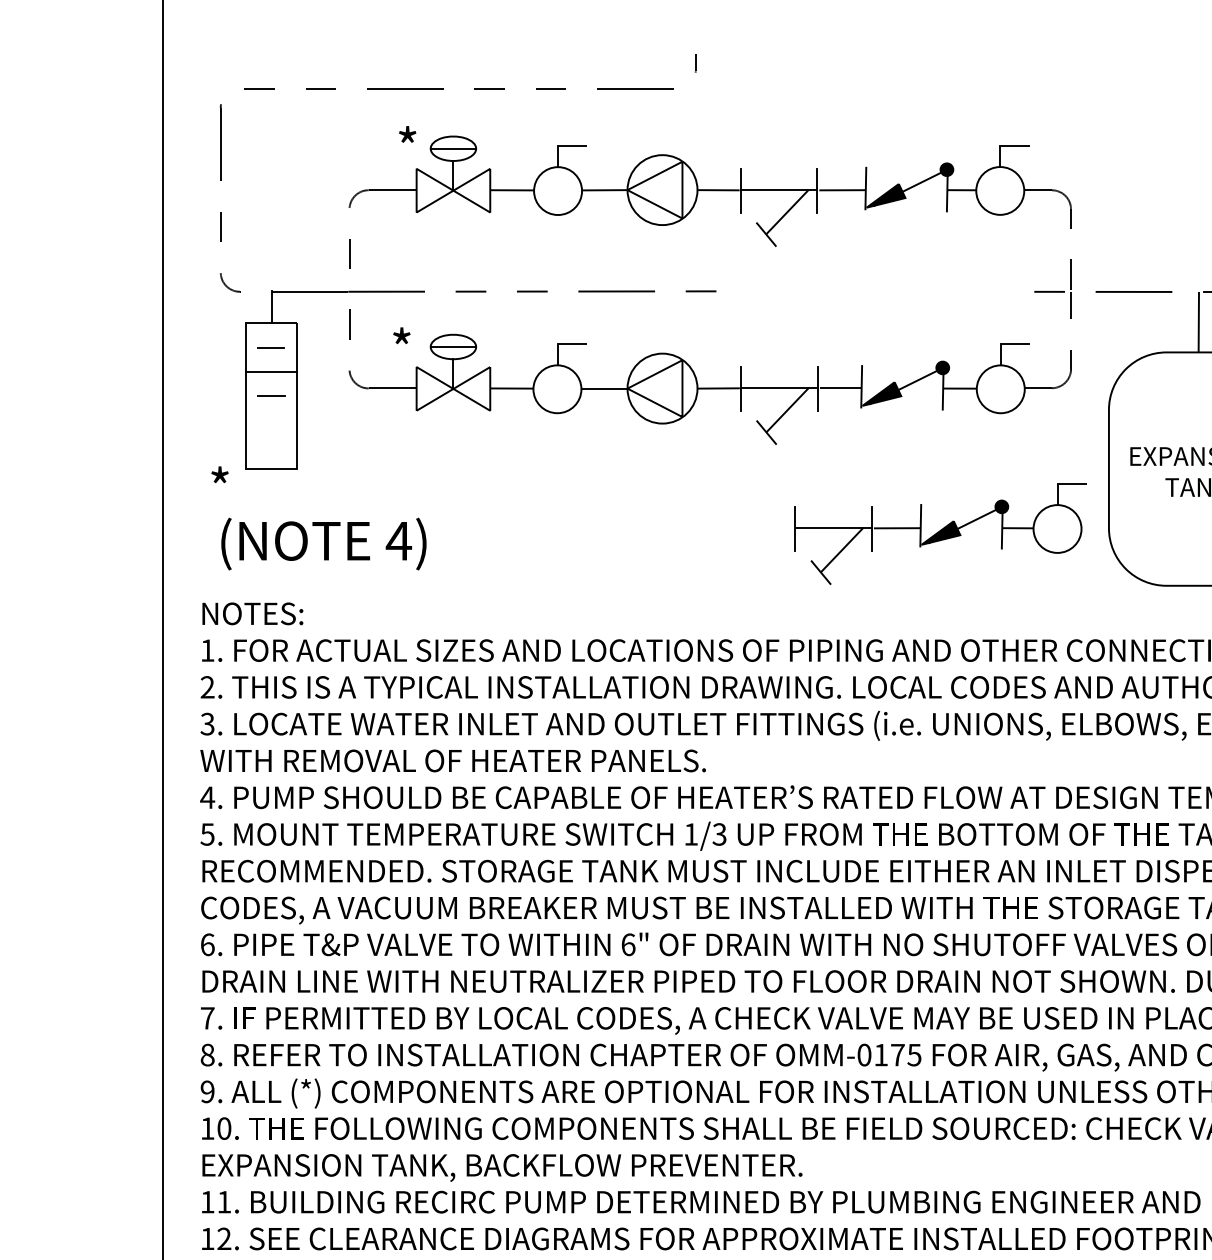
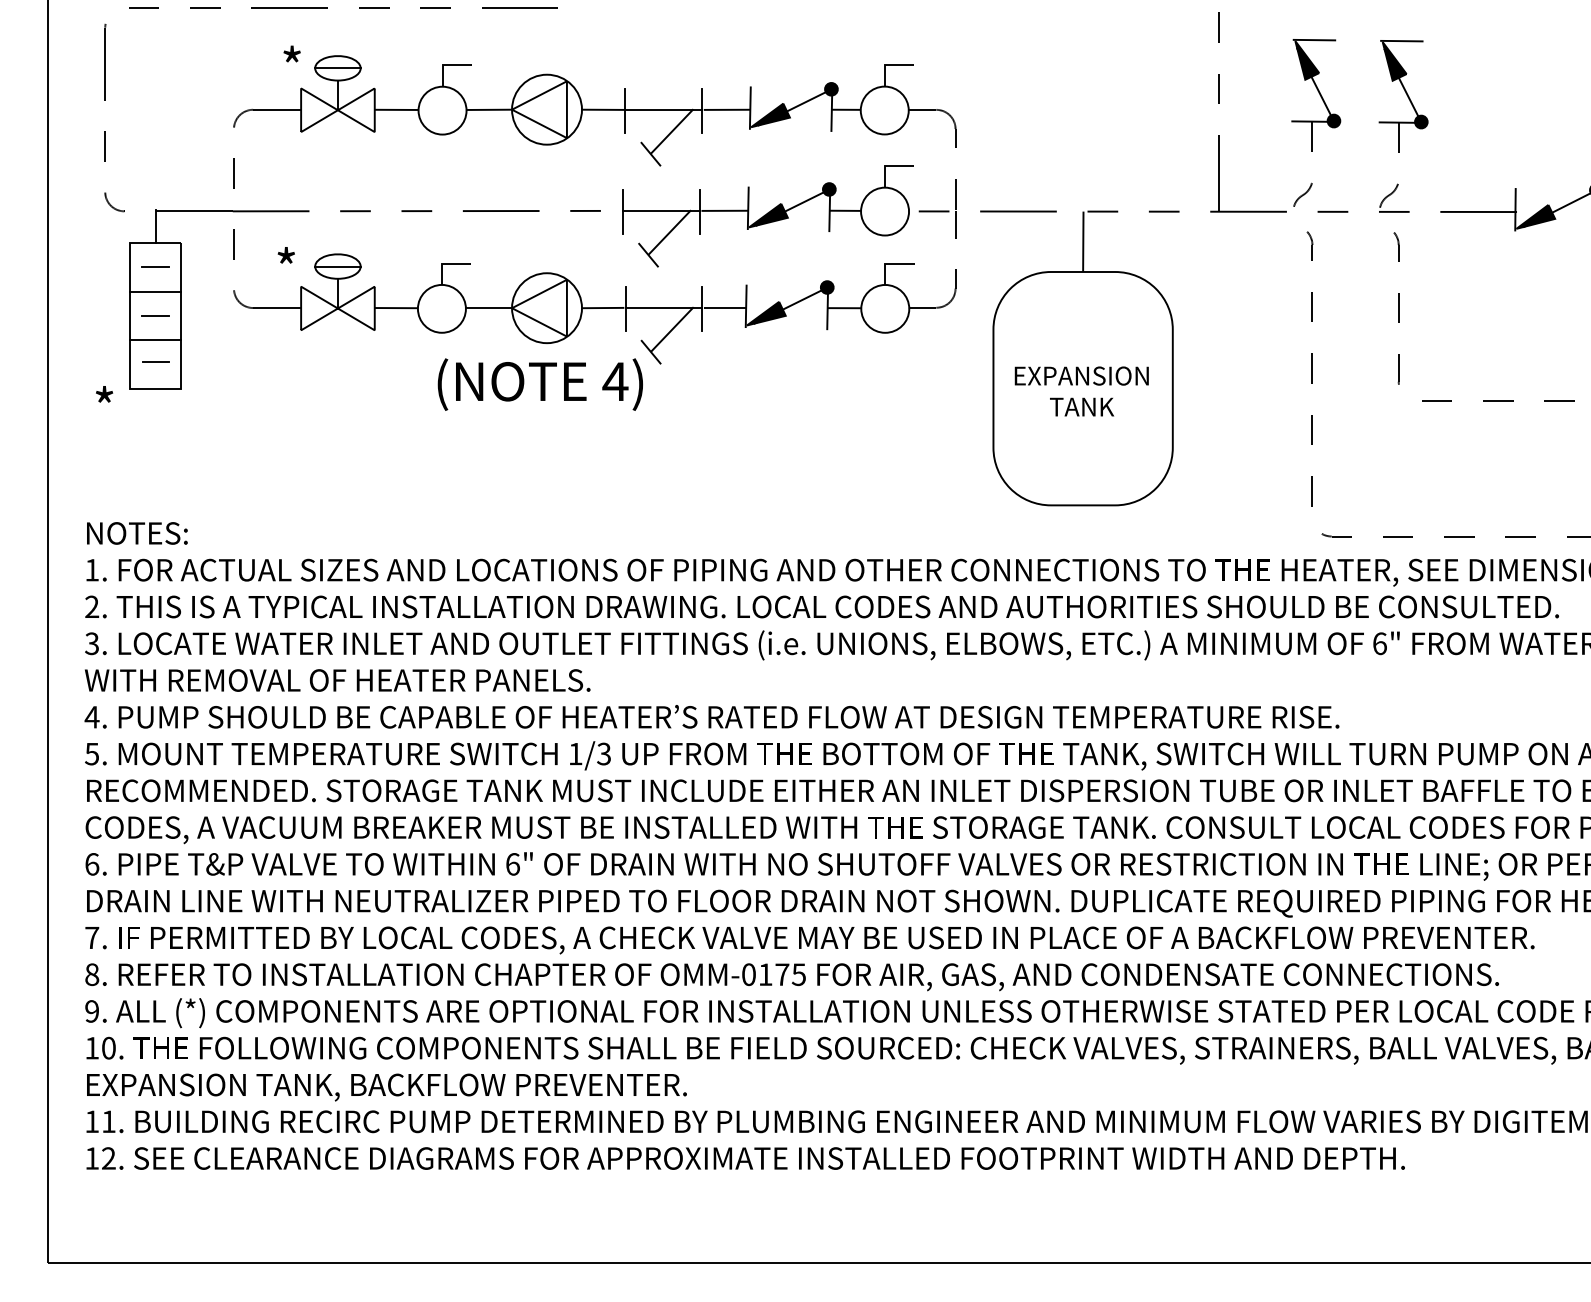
line: (271, 420) -> (155, 340), added
line: (271, 441) -> (155, 361), added
part: (940, 533) -> (767, 216), moved
text: (323, 543) -> (539, 384), moved

